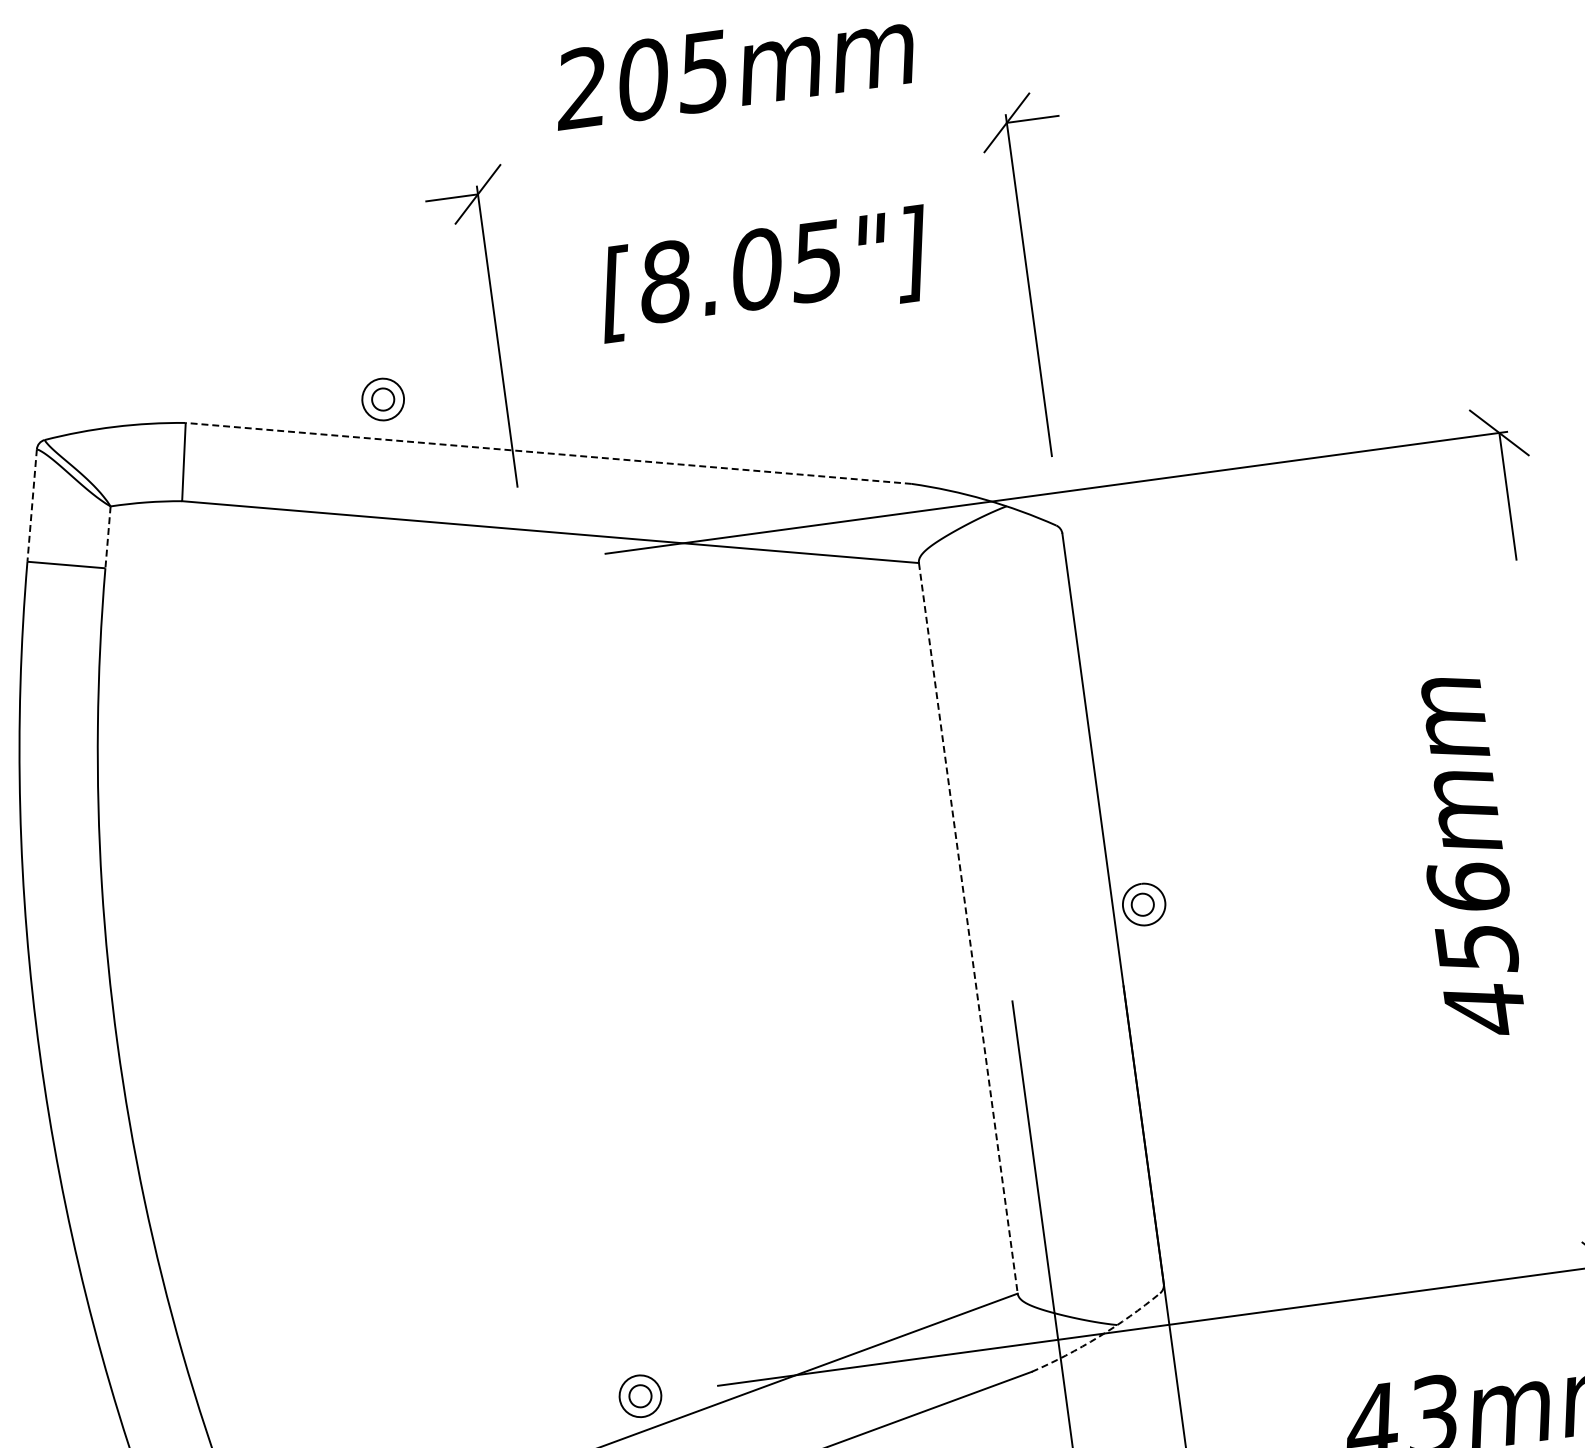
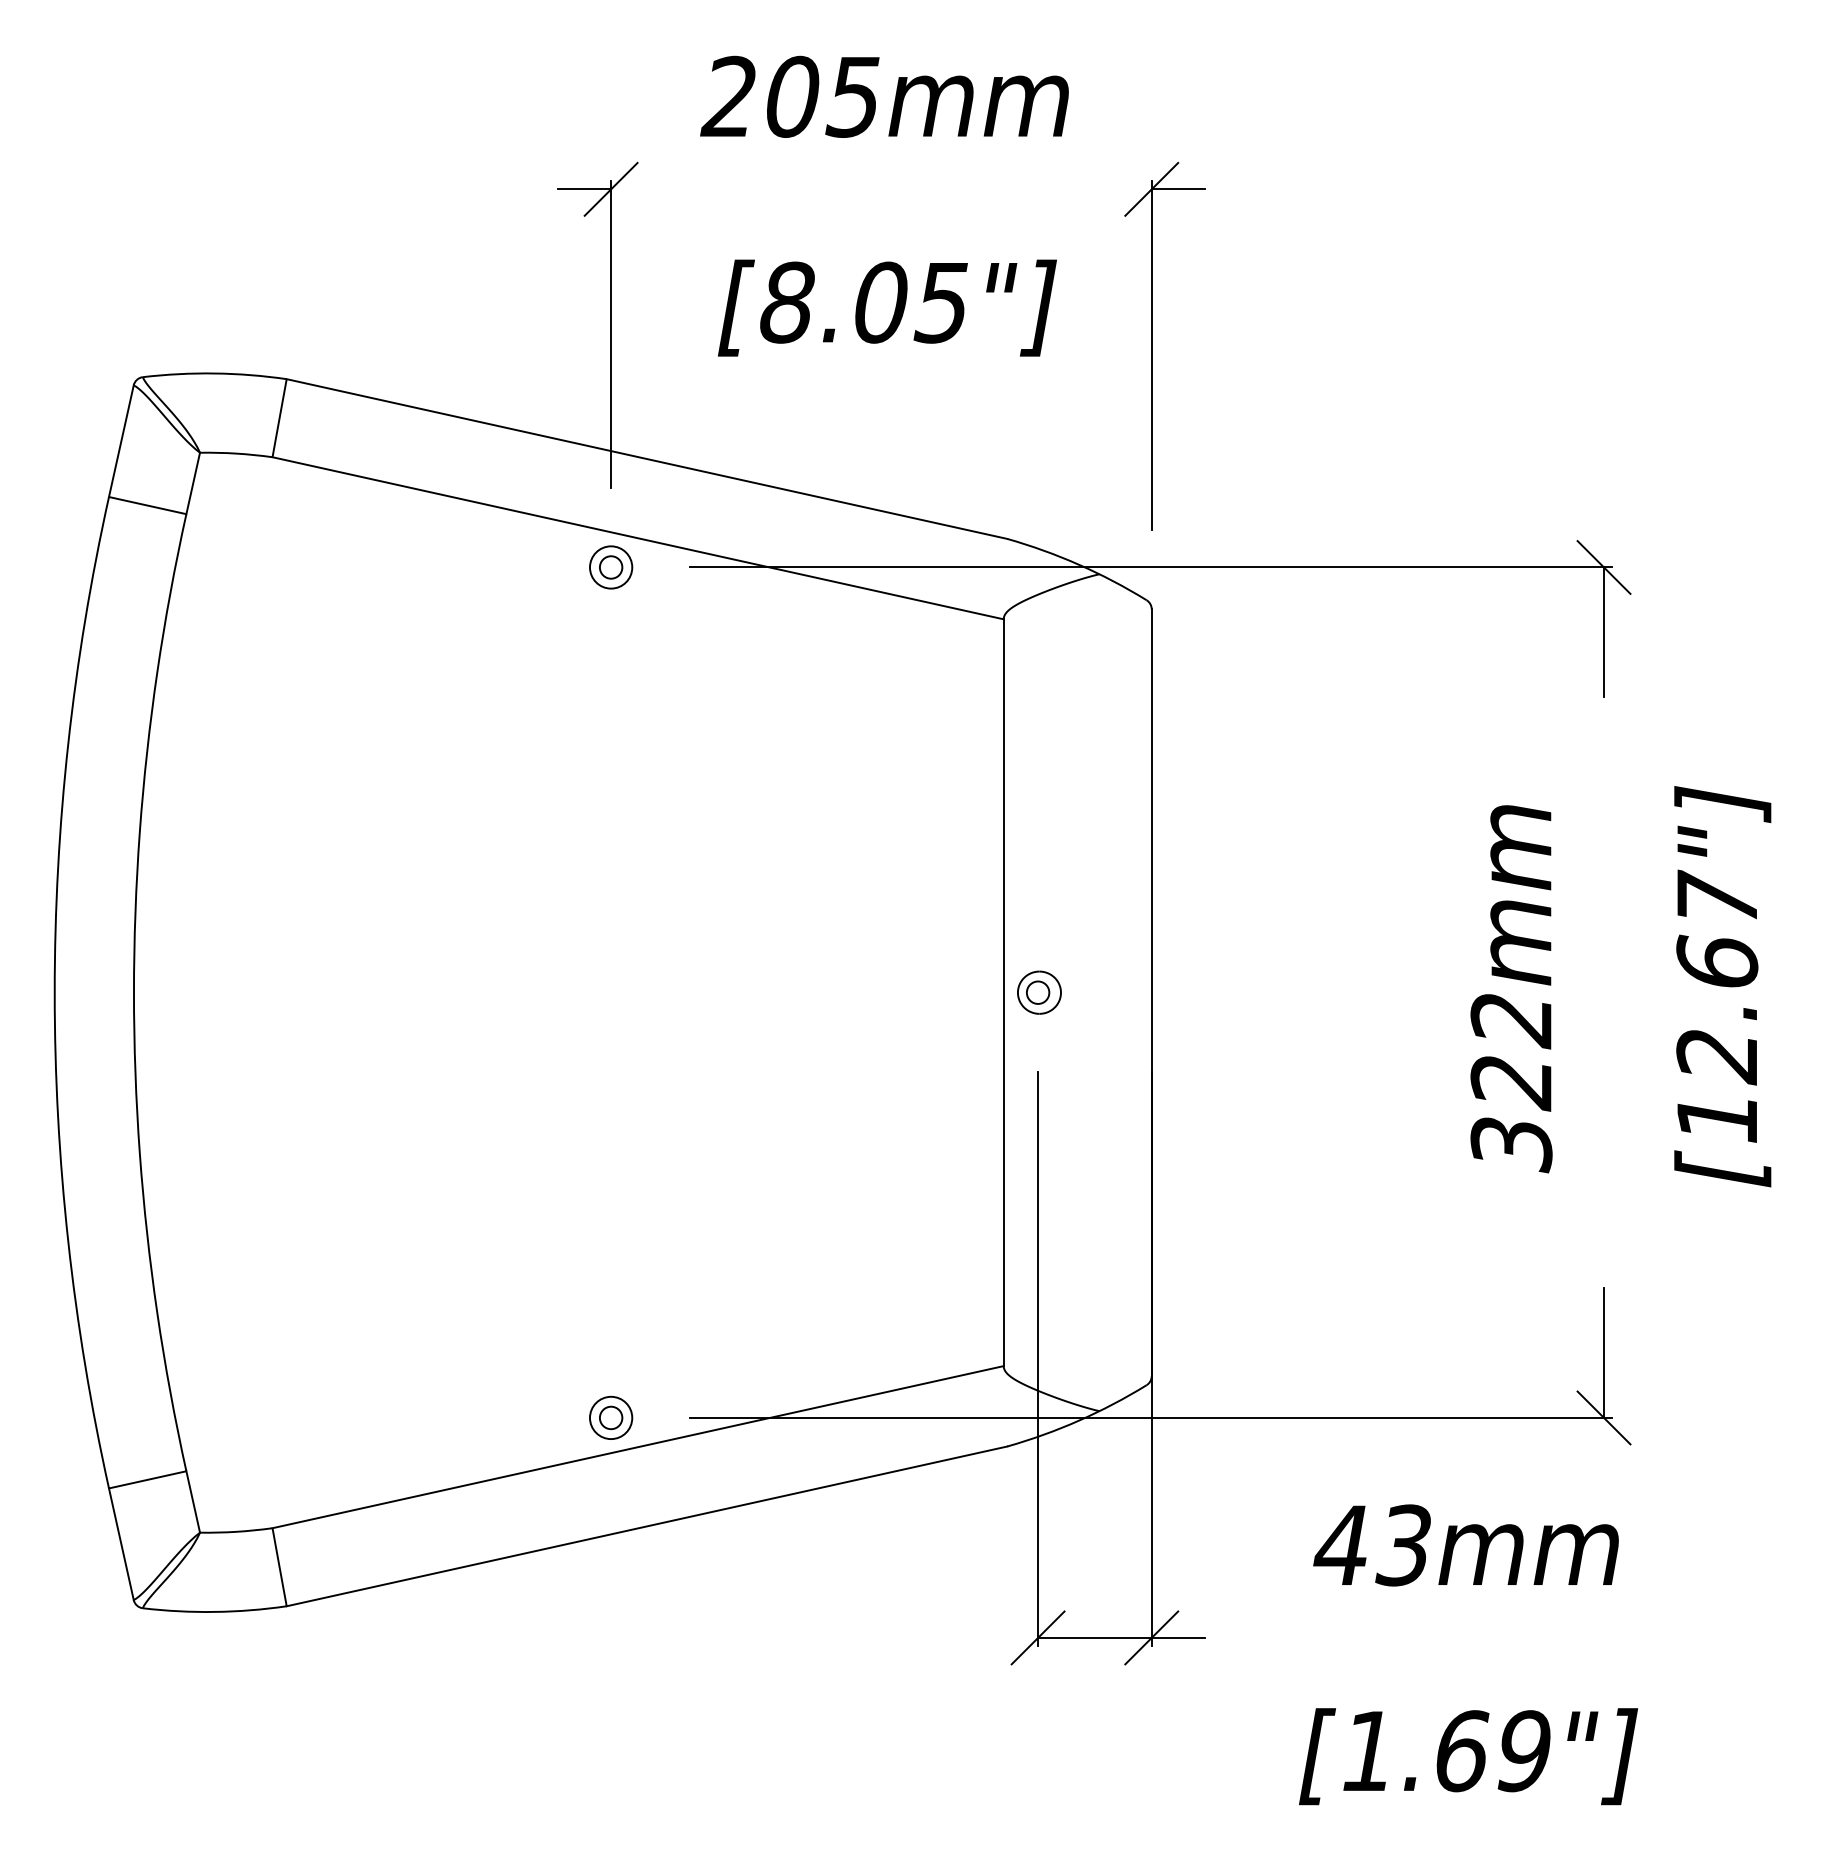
part: (383, 399) -> (611, 567), moved
line: (548, 452) -> (646, 458), dashed -> solid
line: (32, 505) -> (121, 441), dashed -> solid
line: (108, 537) -> (193, 483), dashed -> solid
part: (1144, 904) -> (1039, 992), moved
line: (968, 929) -> (1003, 993), dashed -> solid
text: (1476, 949) -> (1511, 1082), 456mm -> 322mm
arc: (1099, 1336) -> (1079, 1420), dashed -> solid

